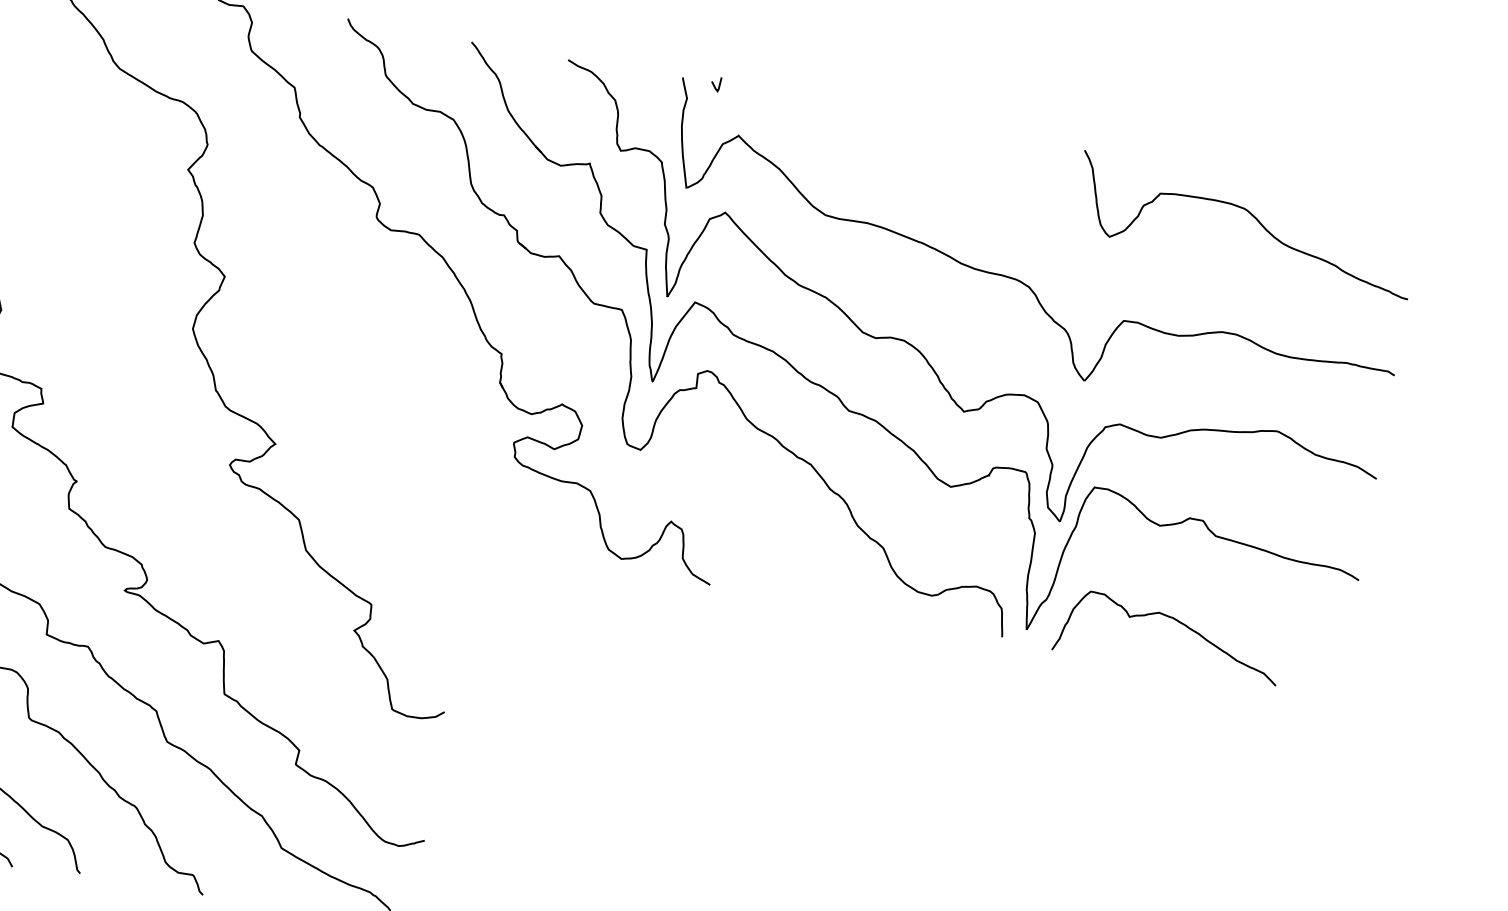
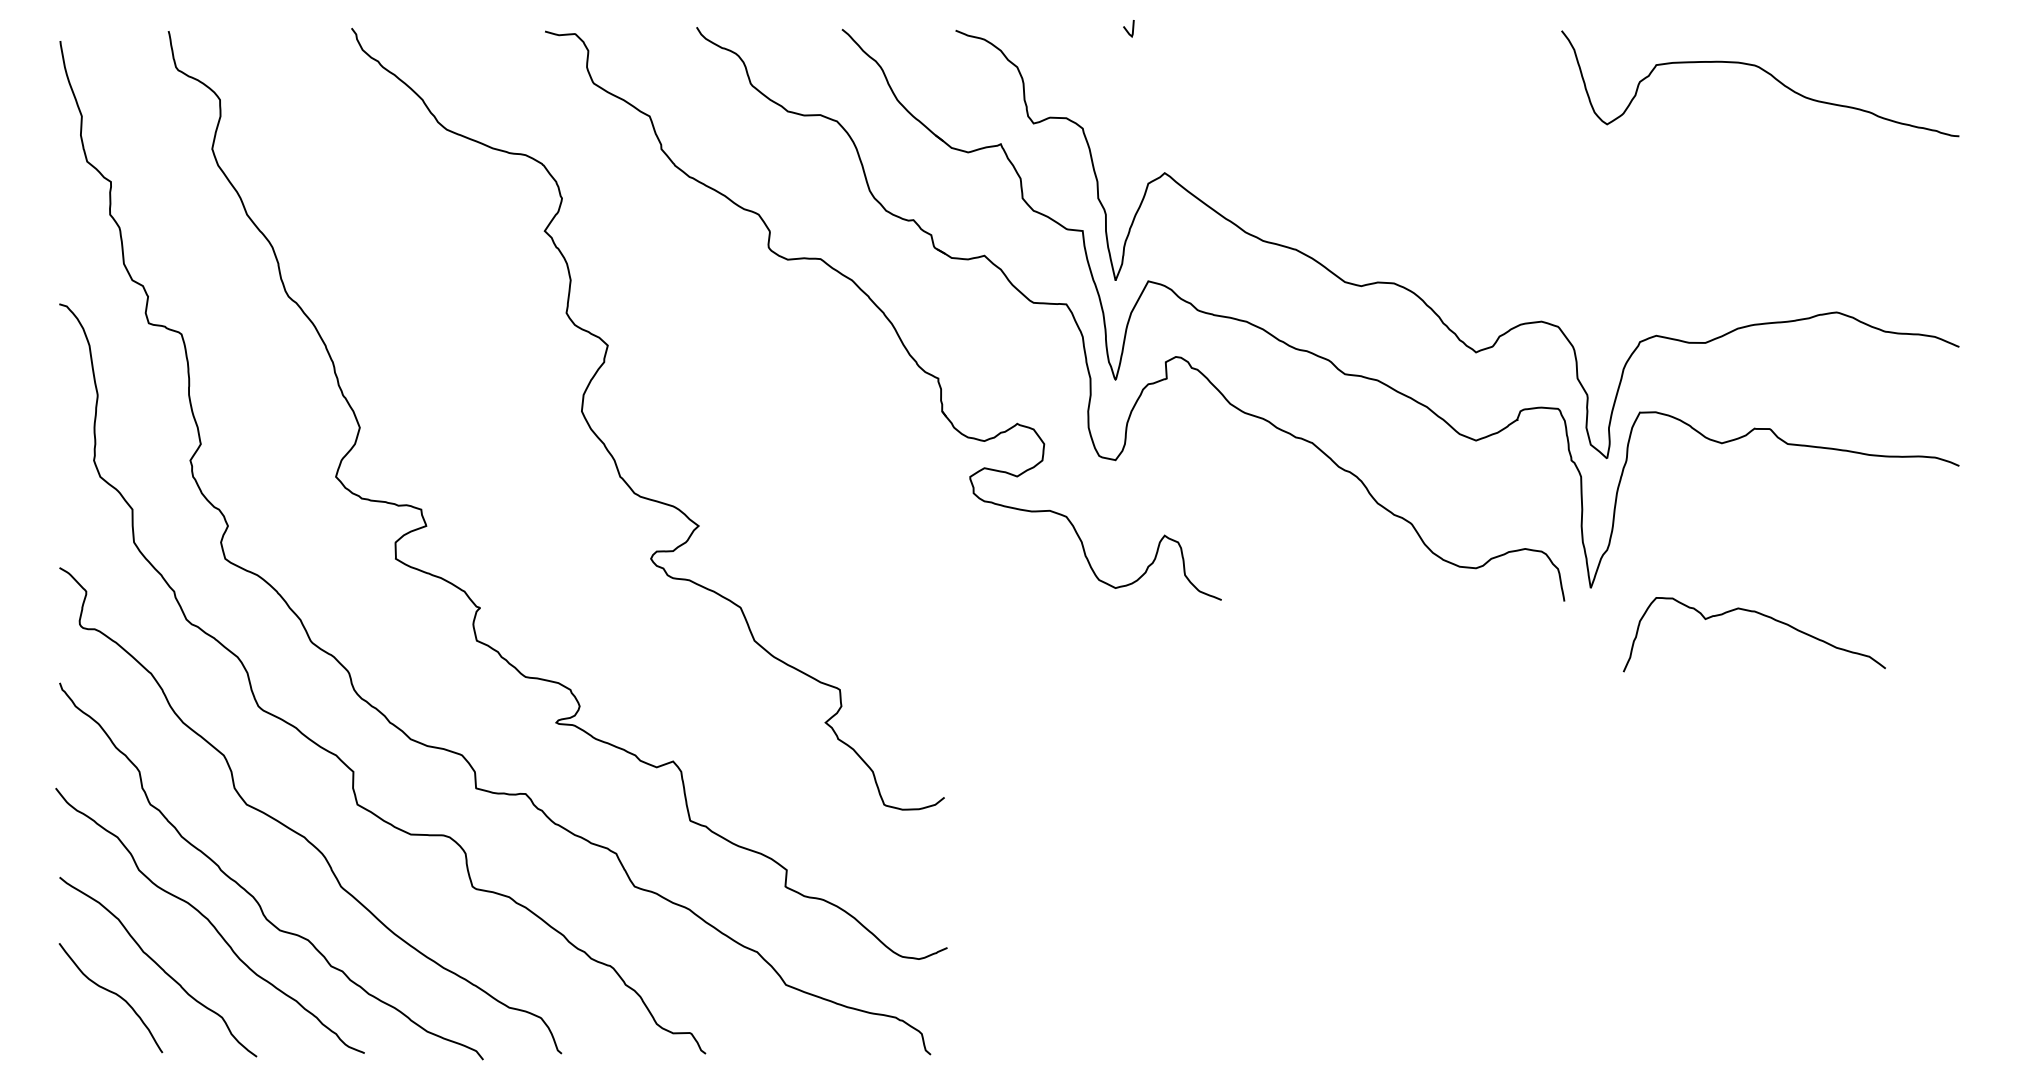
part: (1019, 280) -> (1513, 191), removed
curve: (1177, 622) -> (1761, 615), moved

